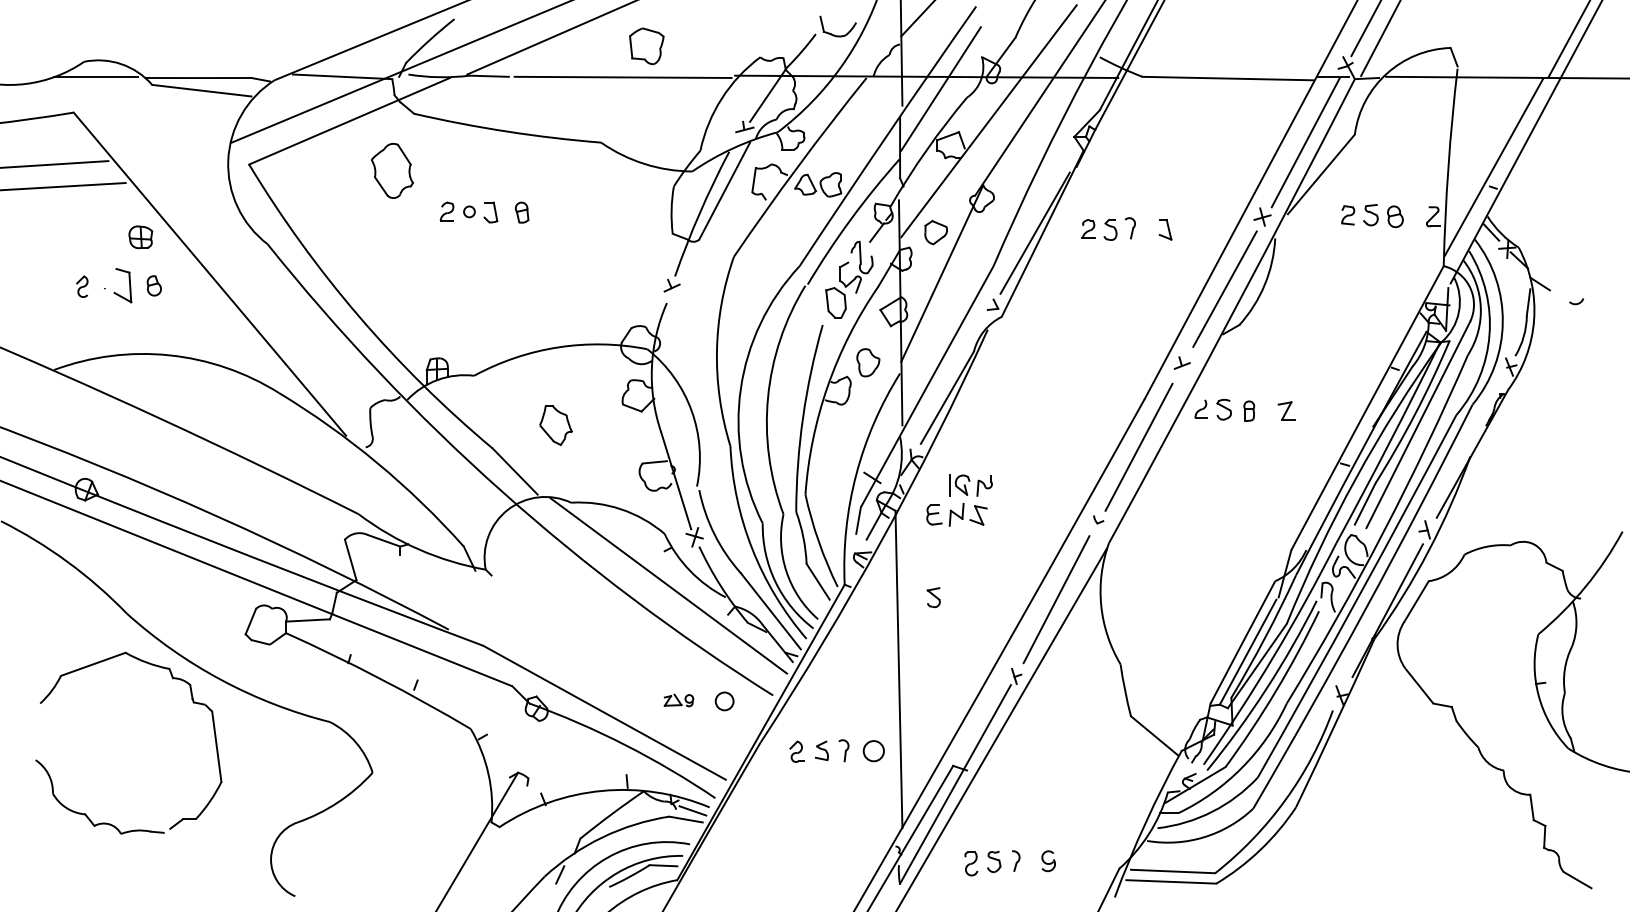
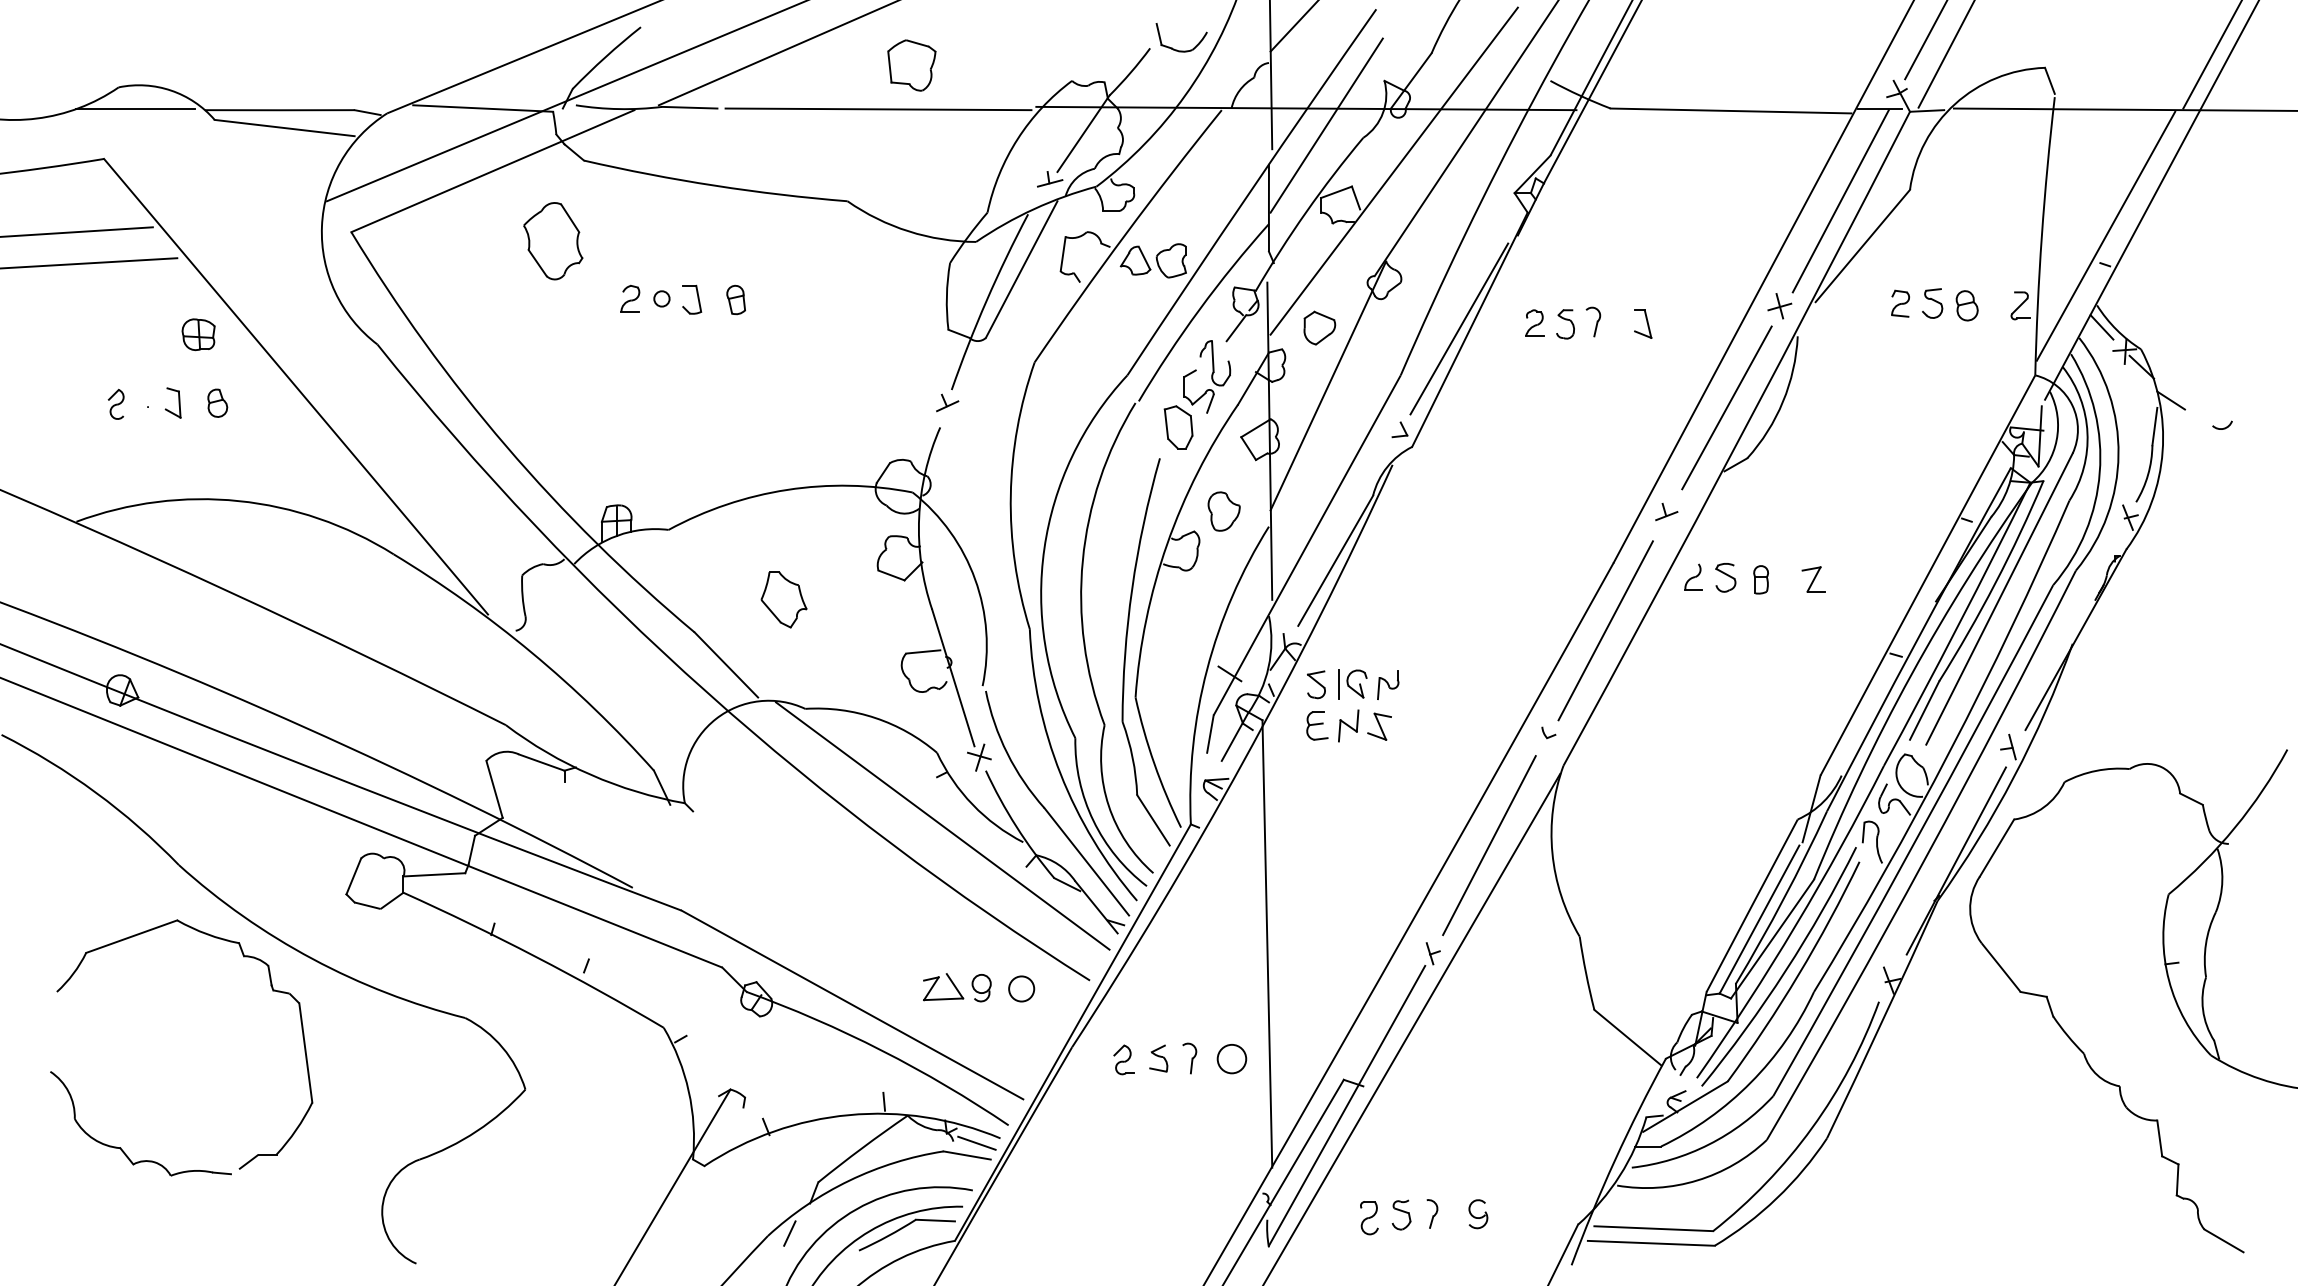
part: (122, 285) -> (172, 402), size x0.62
part: (933, 597) -> (1316, 684), moved
part: (678, 700) -> (956, 987), size x1.67

